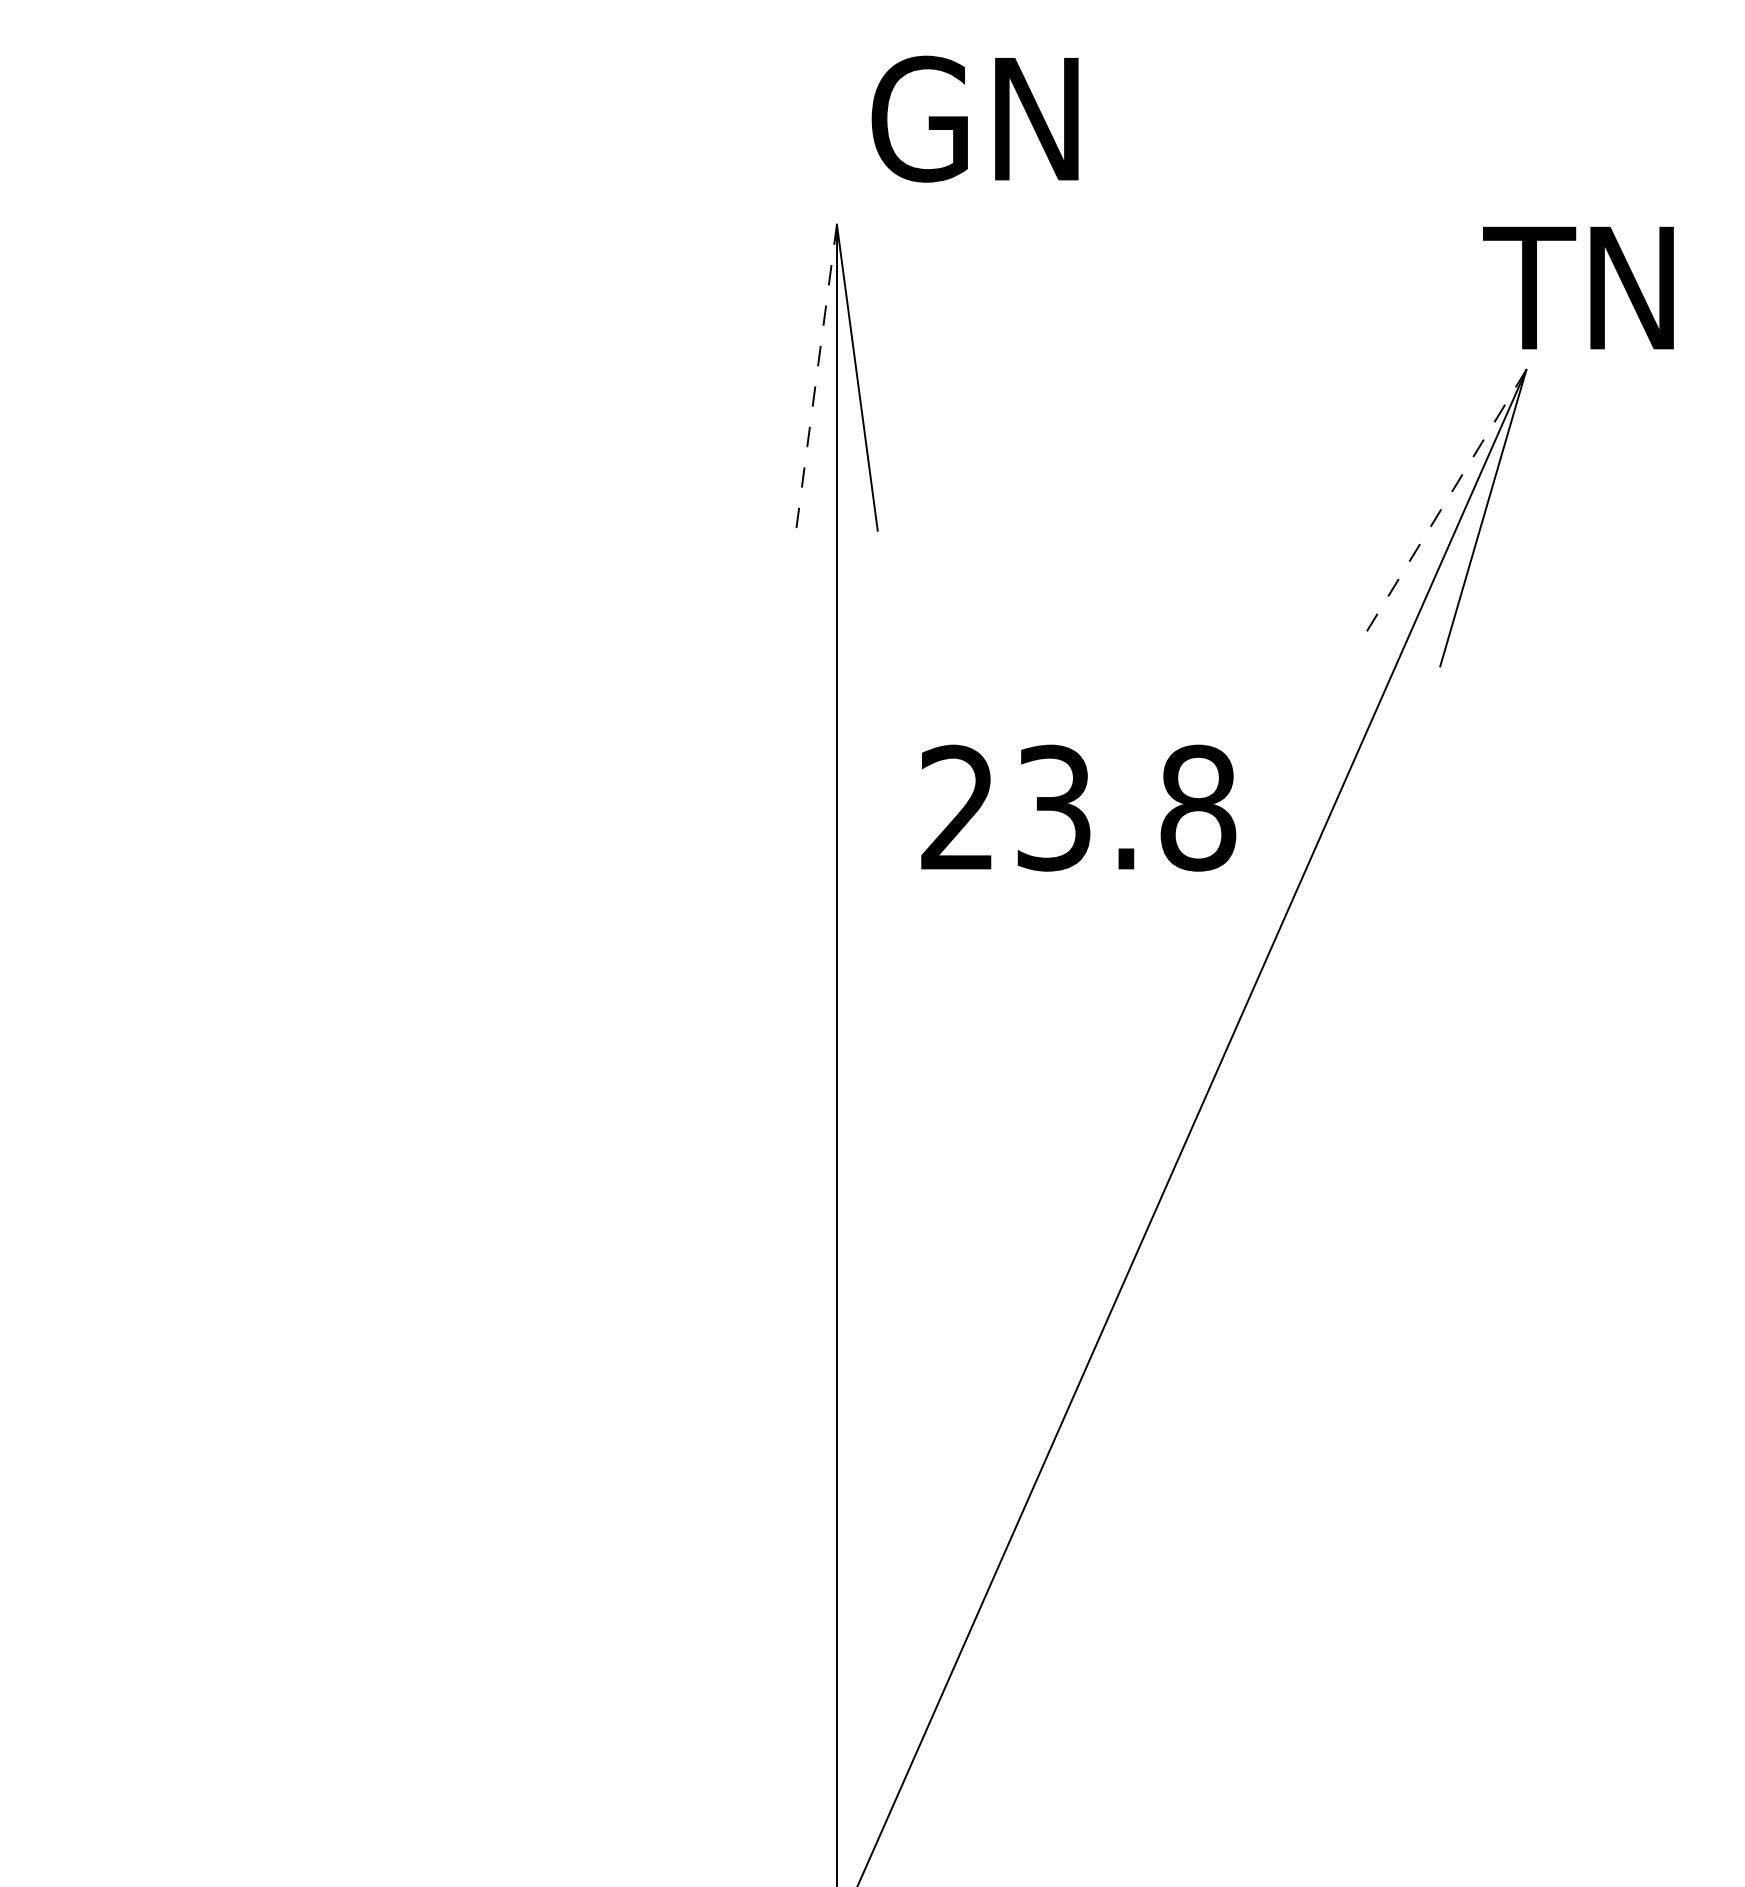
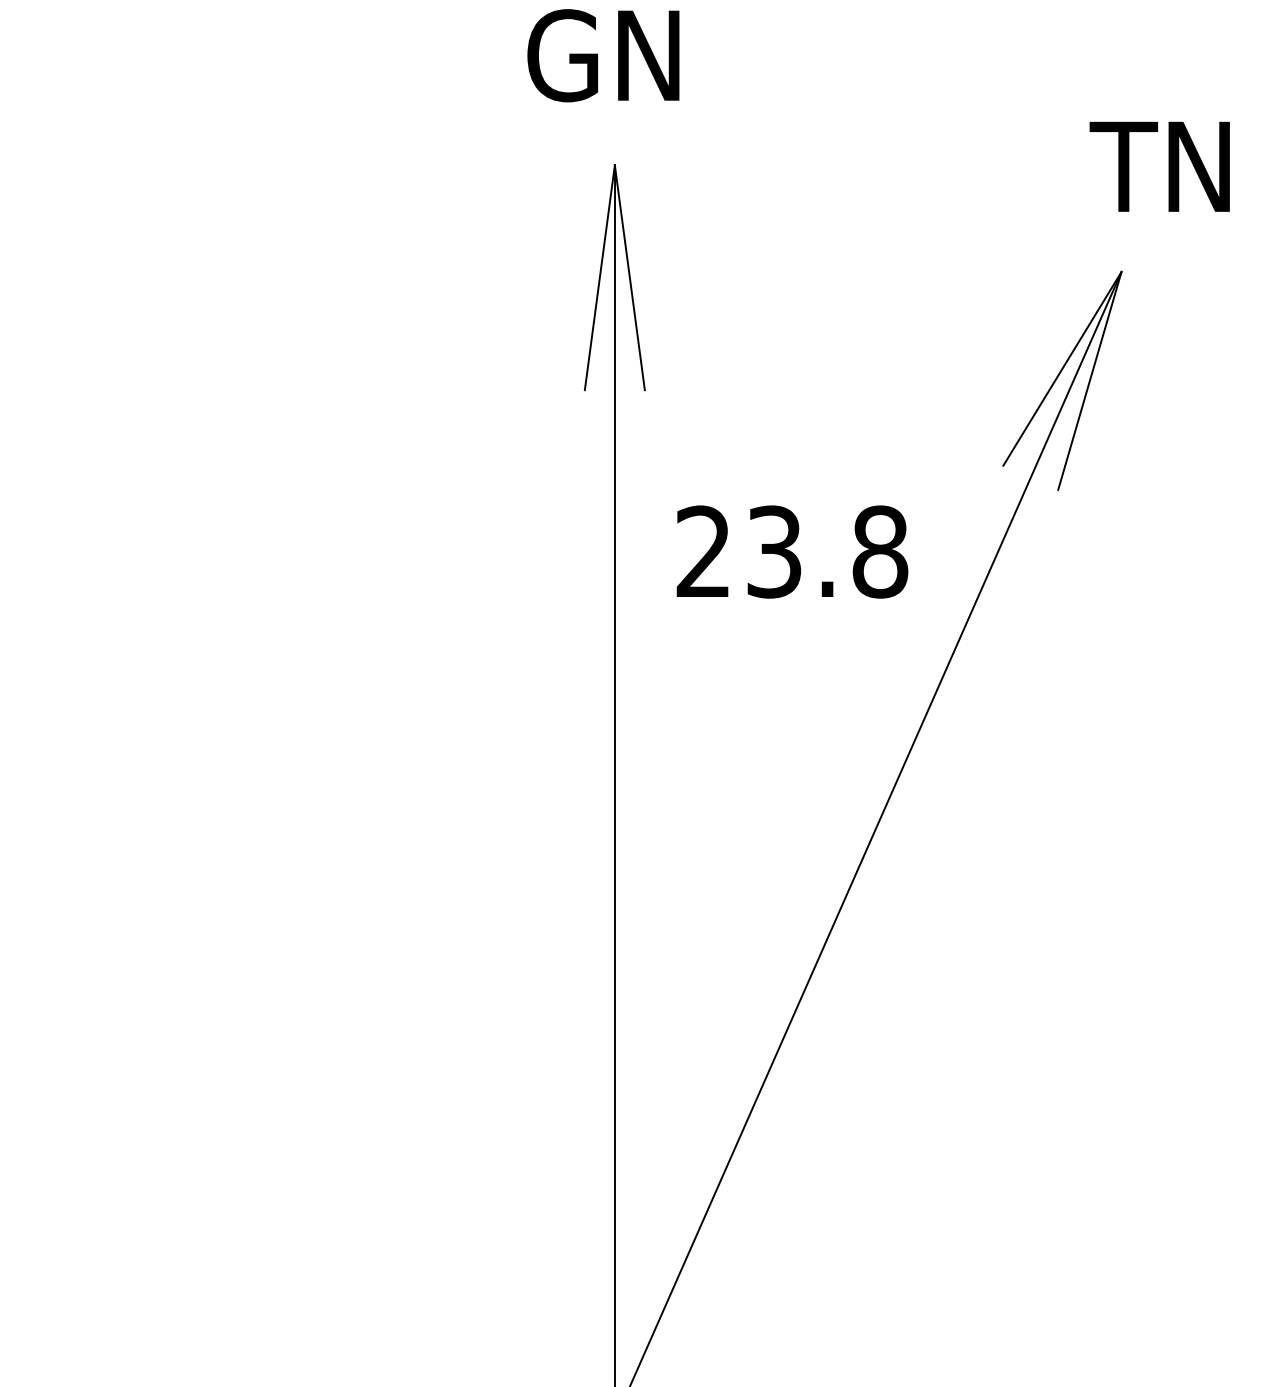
text: (975, 118) -> (603, 55), moved
text: (1578, 287) -> (1159, 166), moved
line: (816, 378) -> (599, 278), dashed -> solid
line: (1446, 502) -> (1062, 369), dashed -> solid
text: (1078, 807) -> (792, 551), moved

